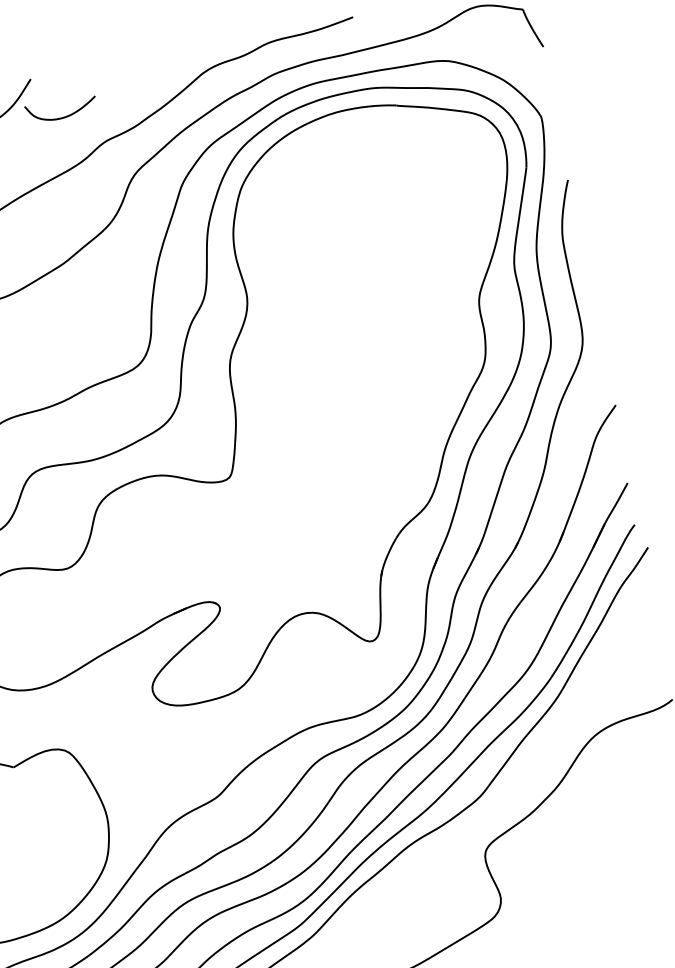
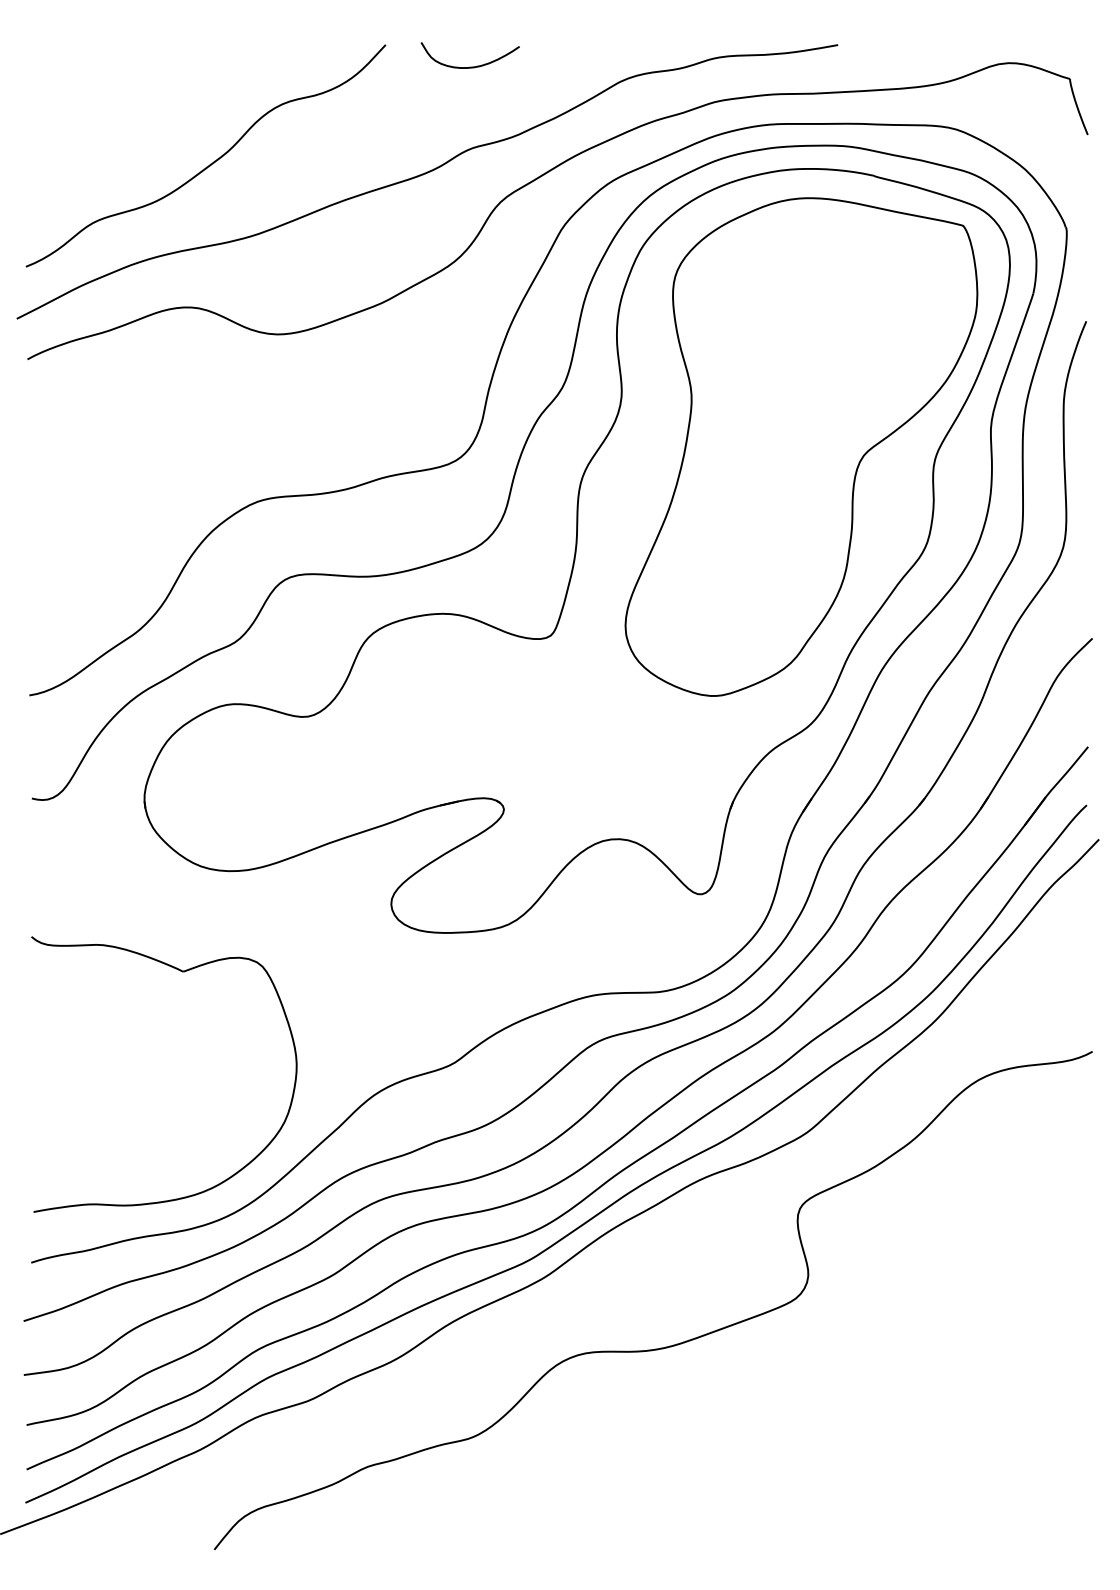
curve: (62, 117) -> (469, 66), moved
part: (382, 308) -> (801, 446), added

